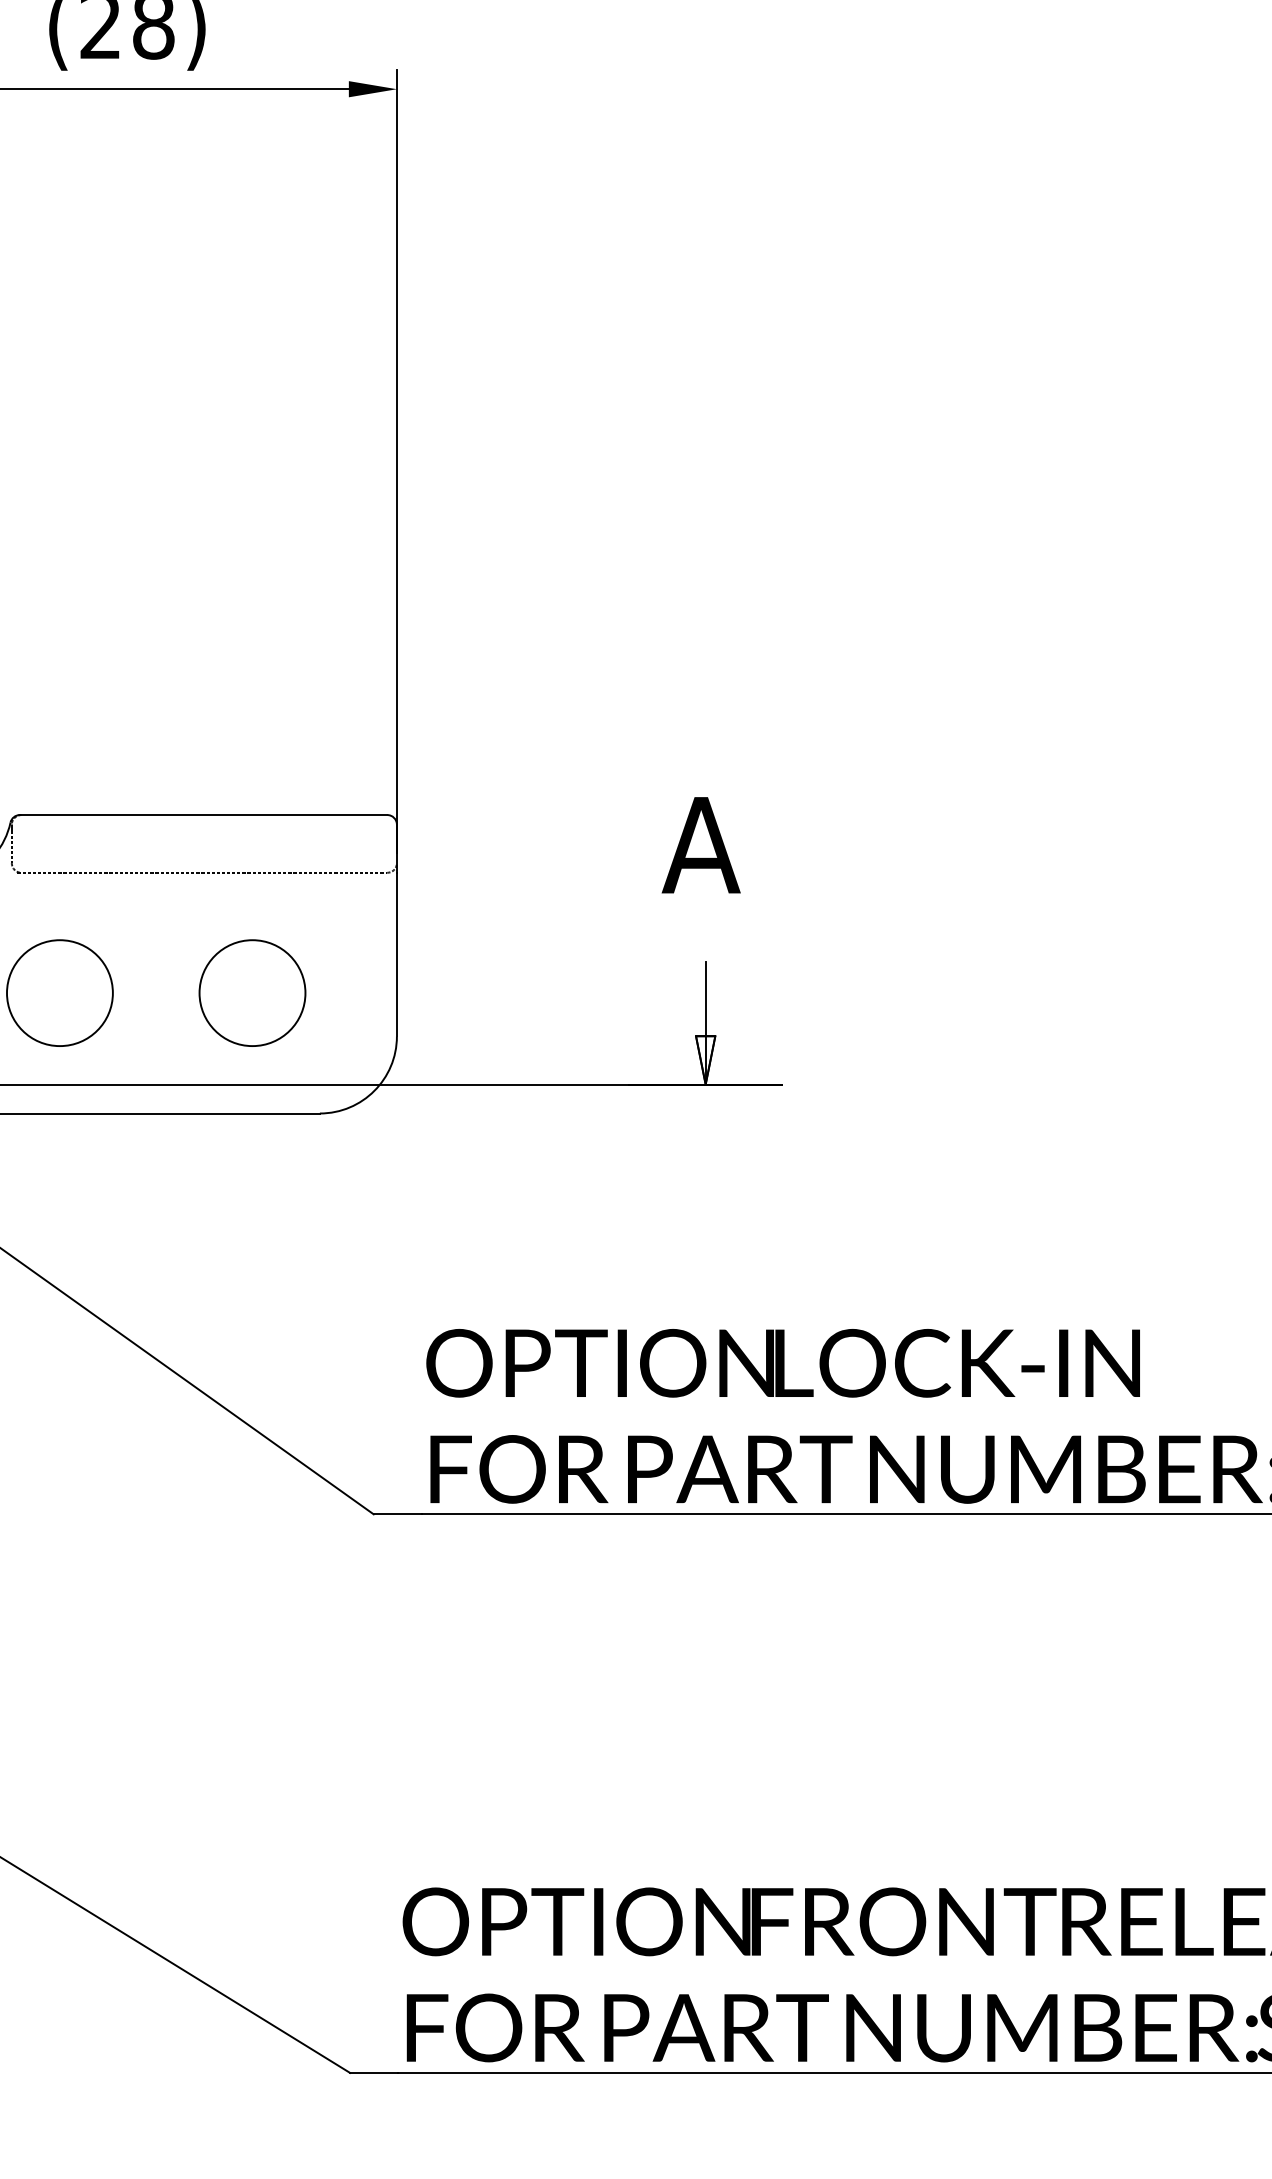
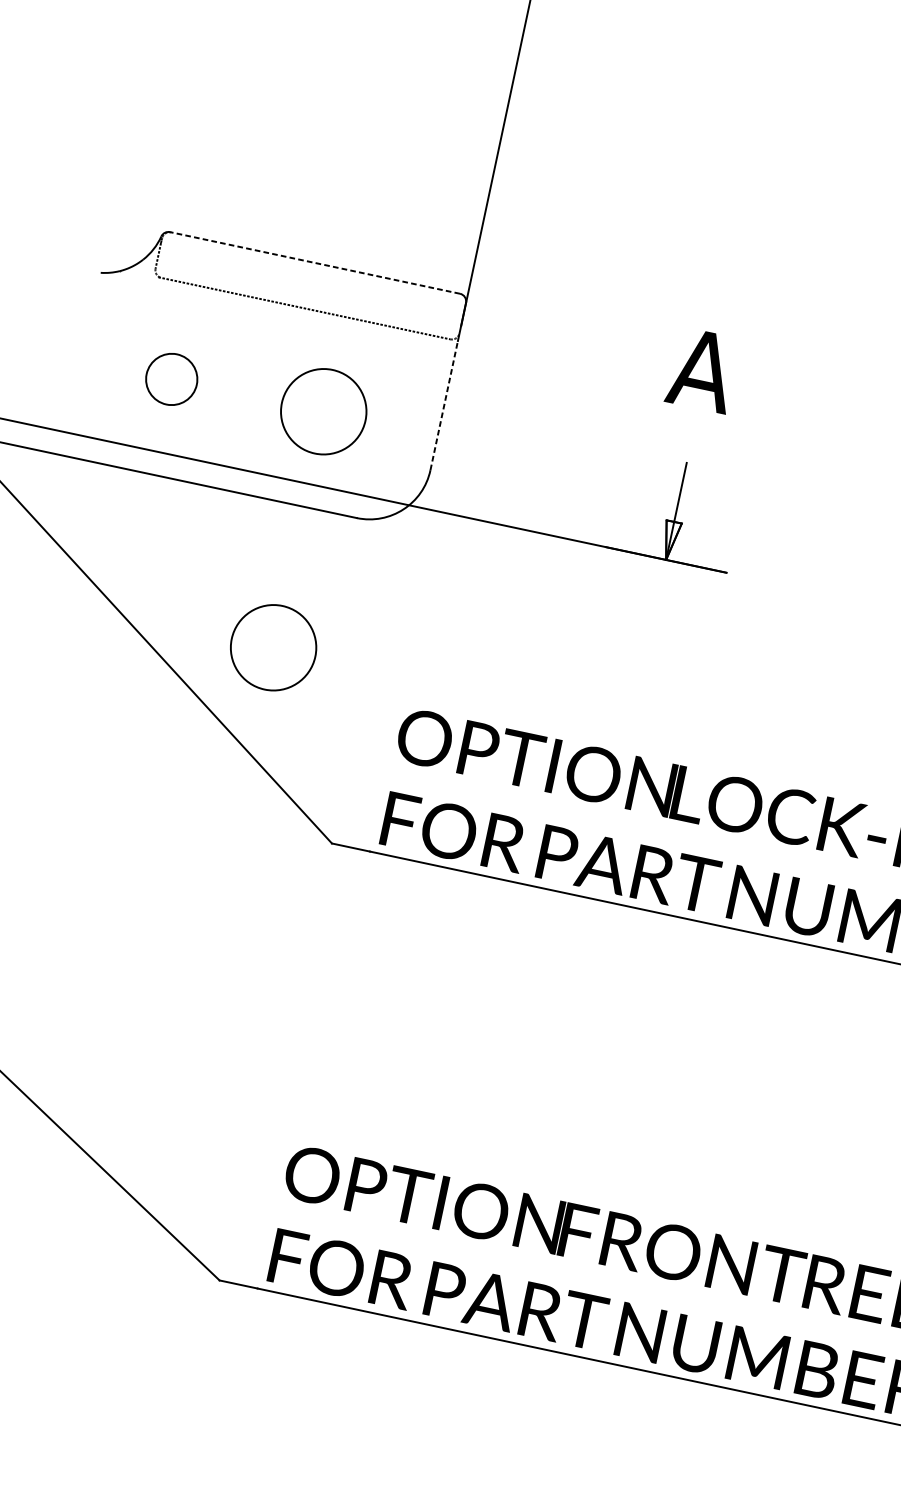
line: (203, 815) -> (314, 263), solid -> dashed
line: (396, 954) -> (443, 405), solid -> dashed
circle: (59, 993) -> (171, 379), size x0.6
circle: (252, 1291) -> (273, 647), added

